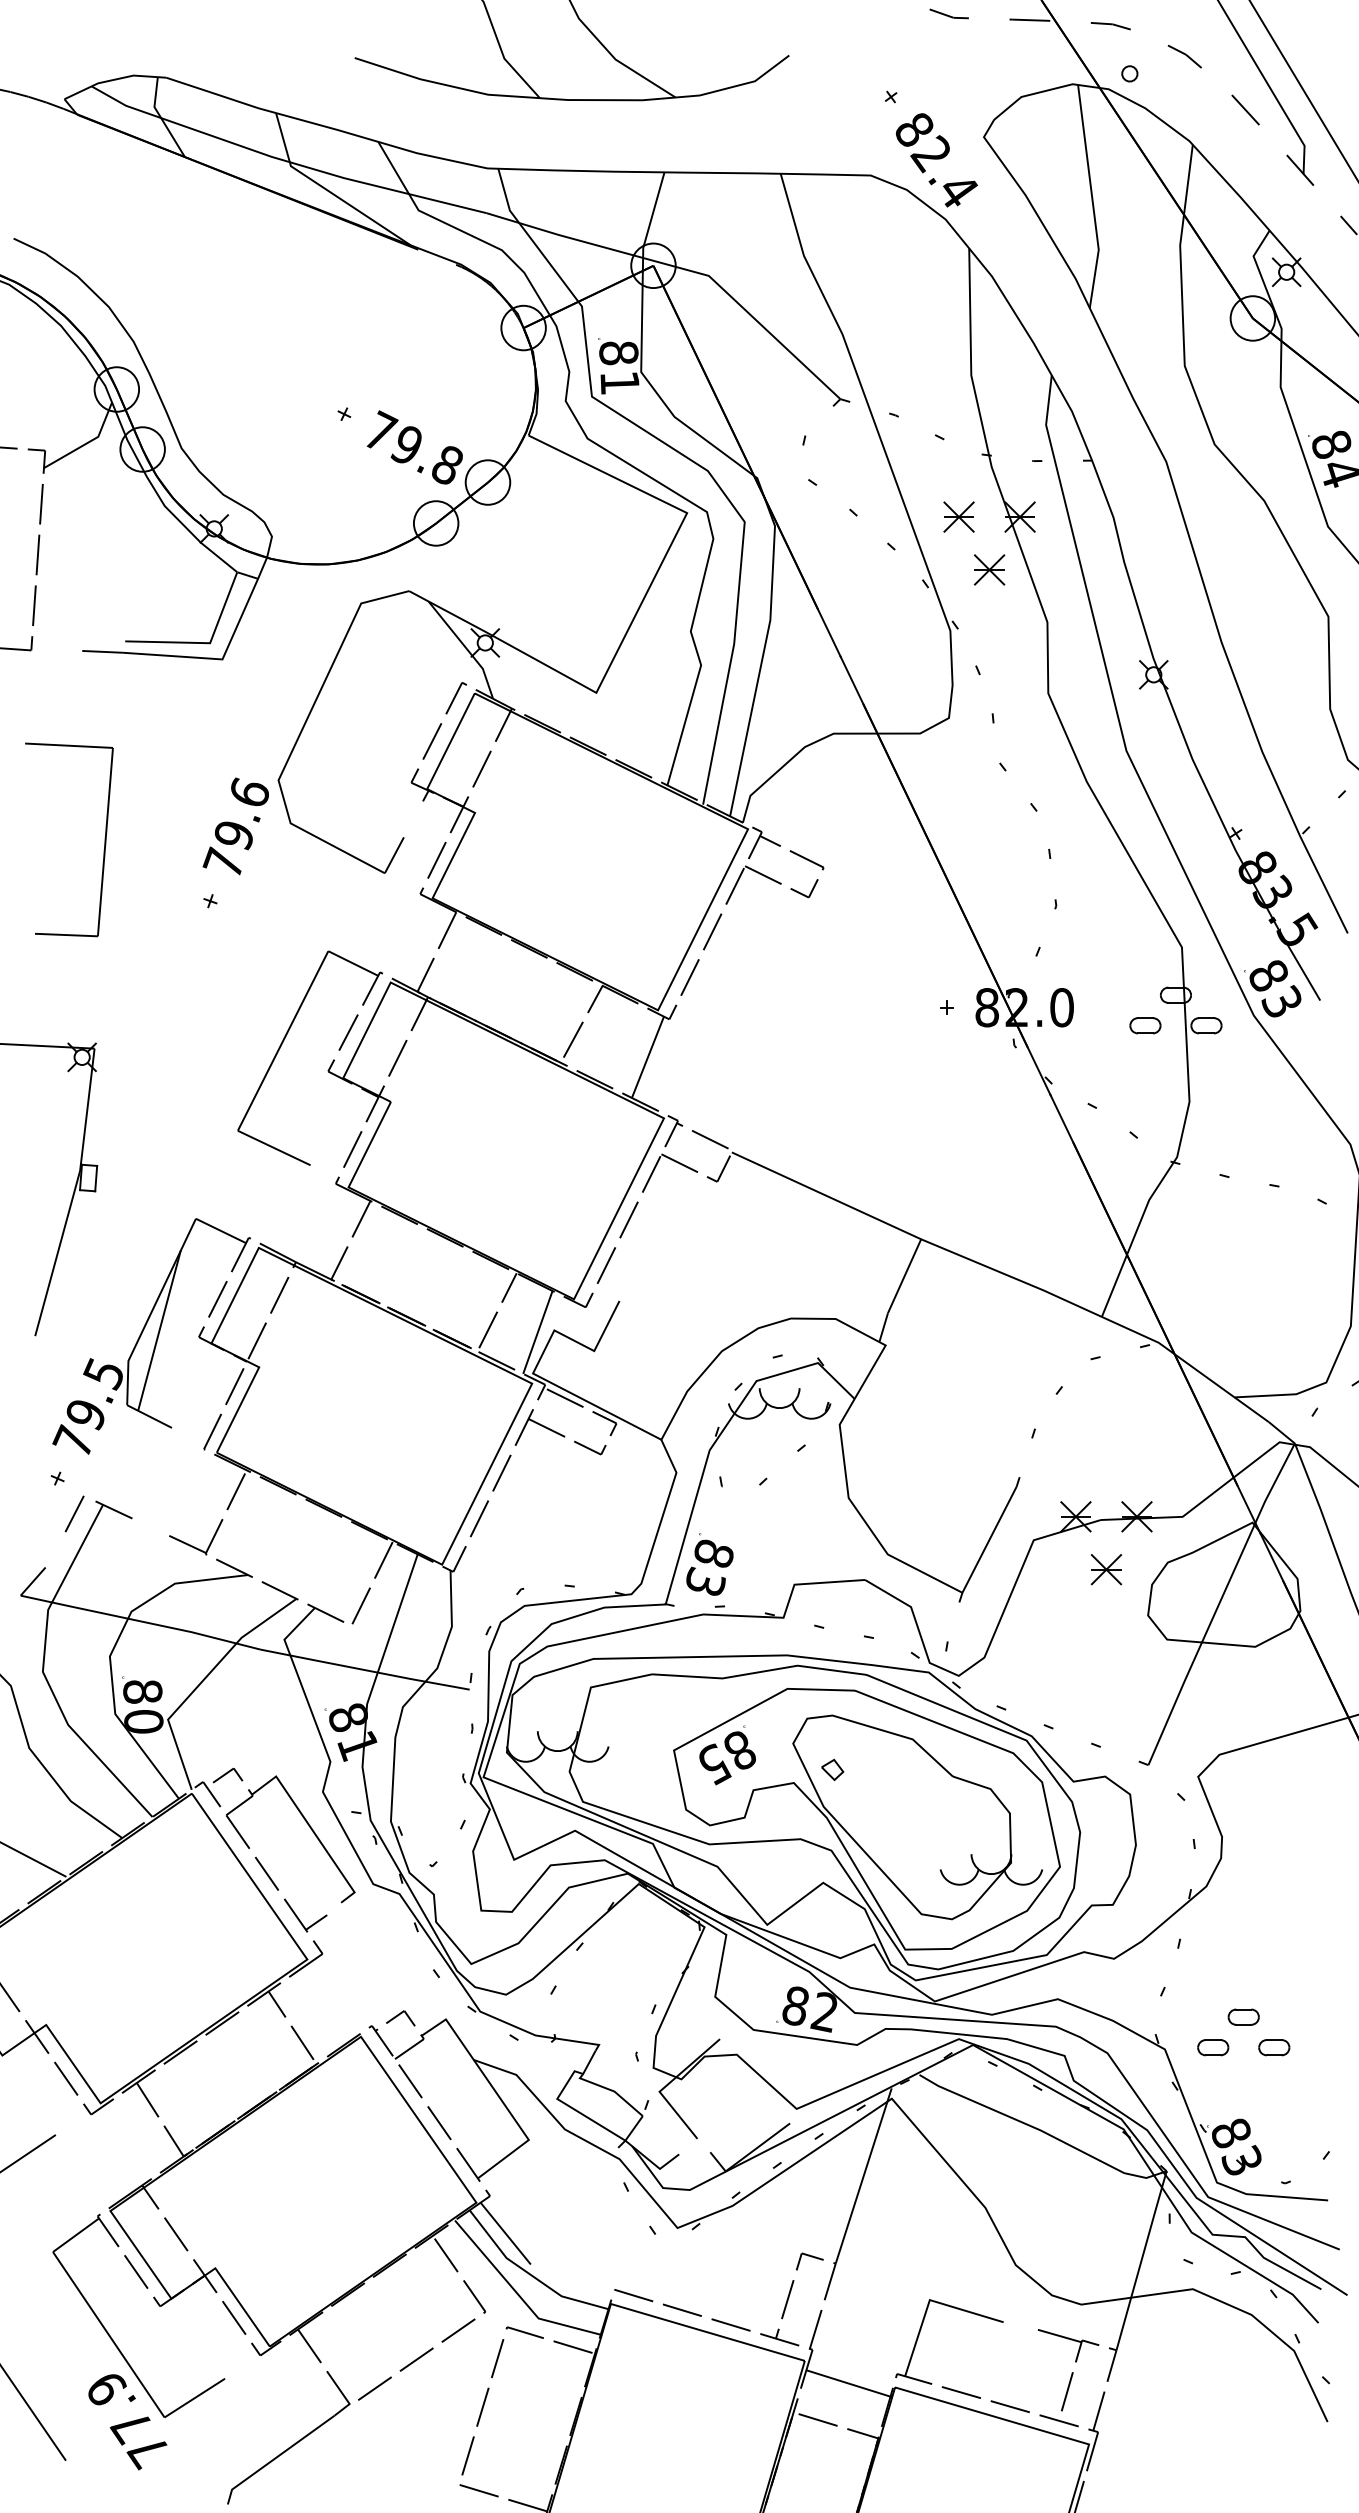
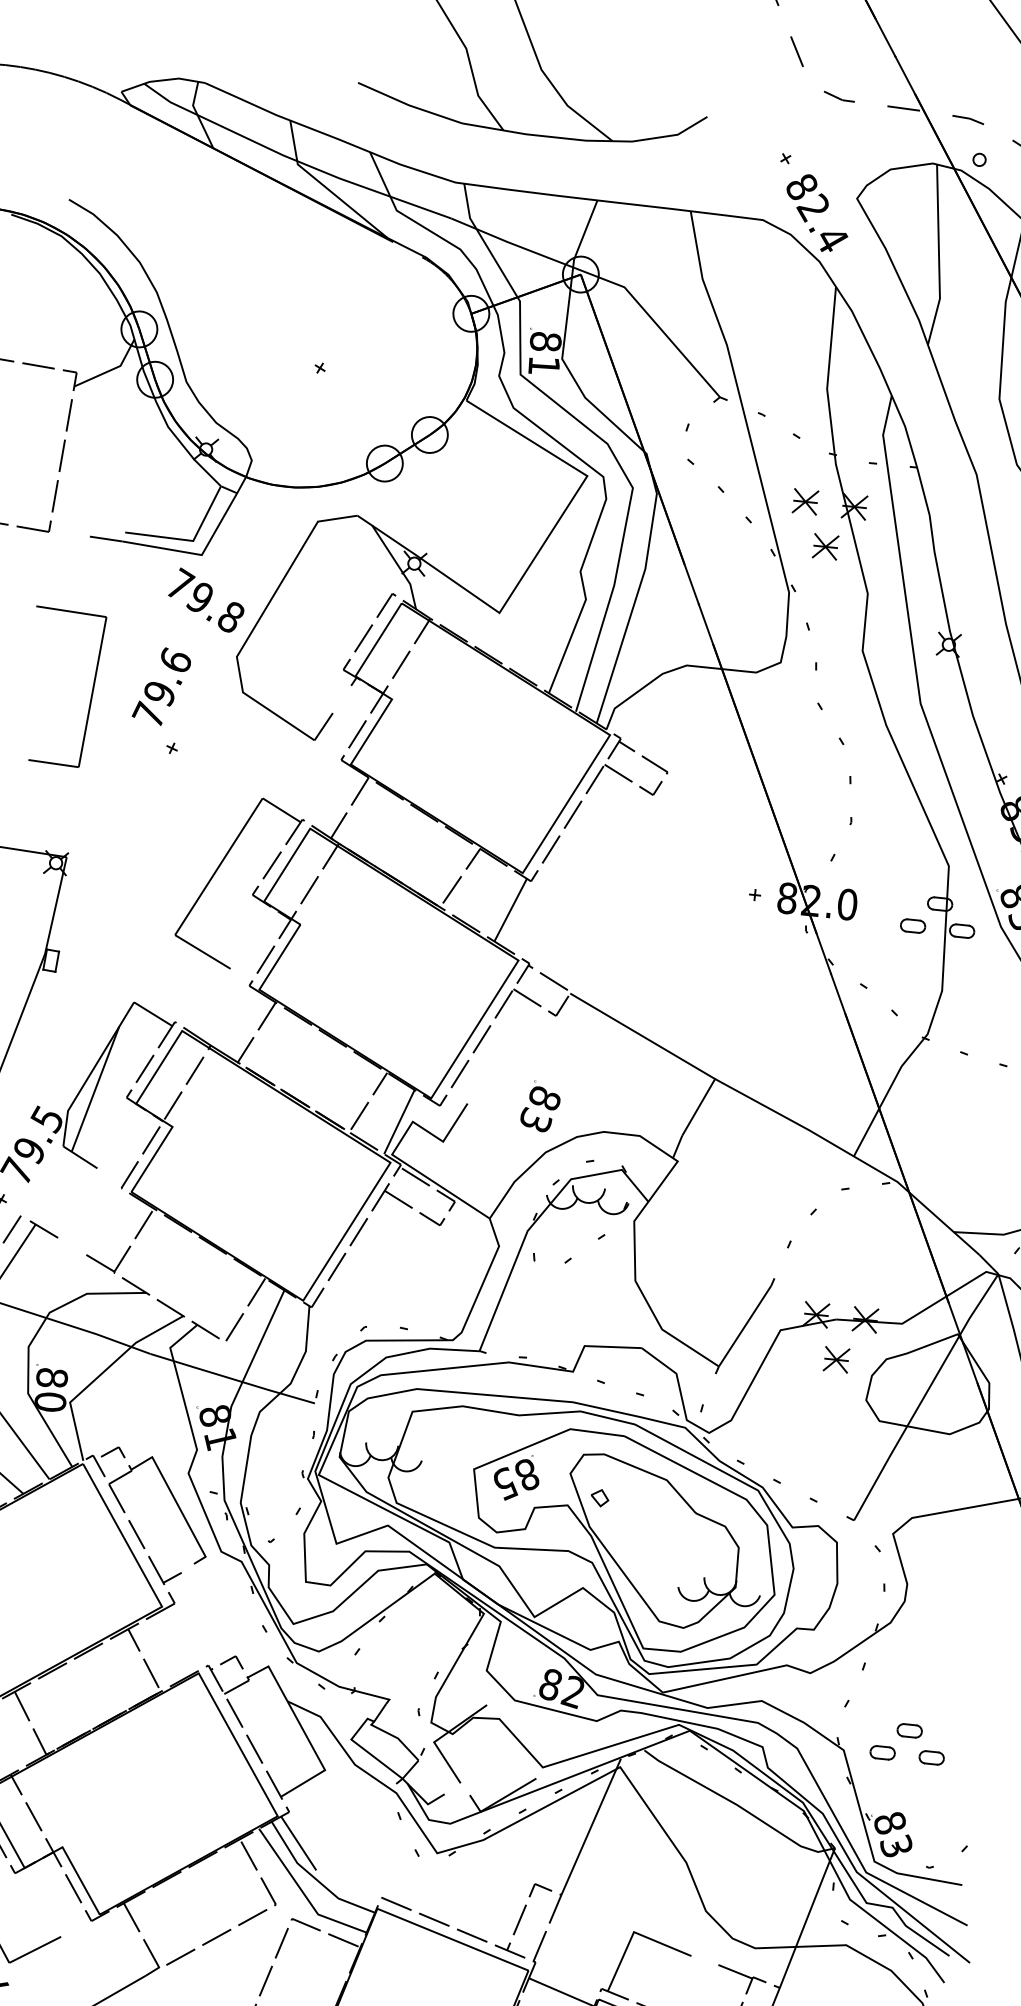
text: (414, 447) -> (206, 600), moved
text: (235, 826) -> (161, 686), moved
part: (709, 1564) -> (540, 1106), moved

